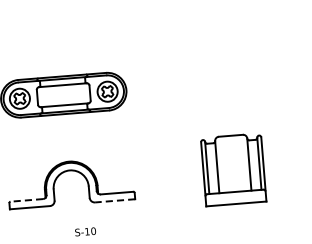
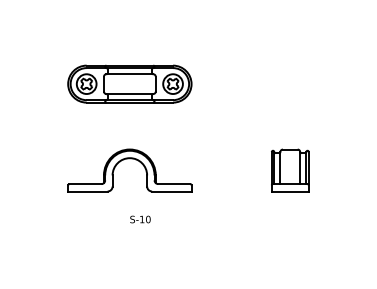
part: (233, 169) -> (290, 170), size x0.62
line: (25, 200) -> (84, 184), dashed -> solid
line: (114, 200) -> (171, 191), dashed -> solid

